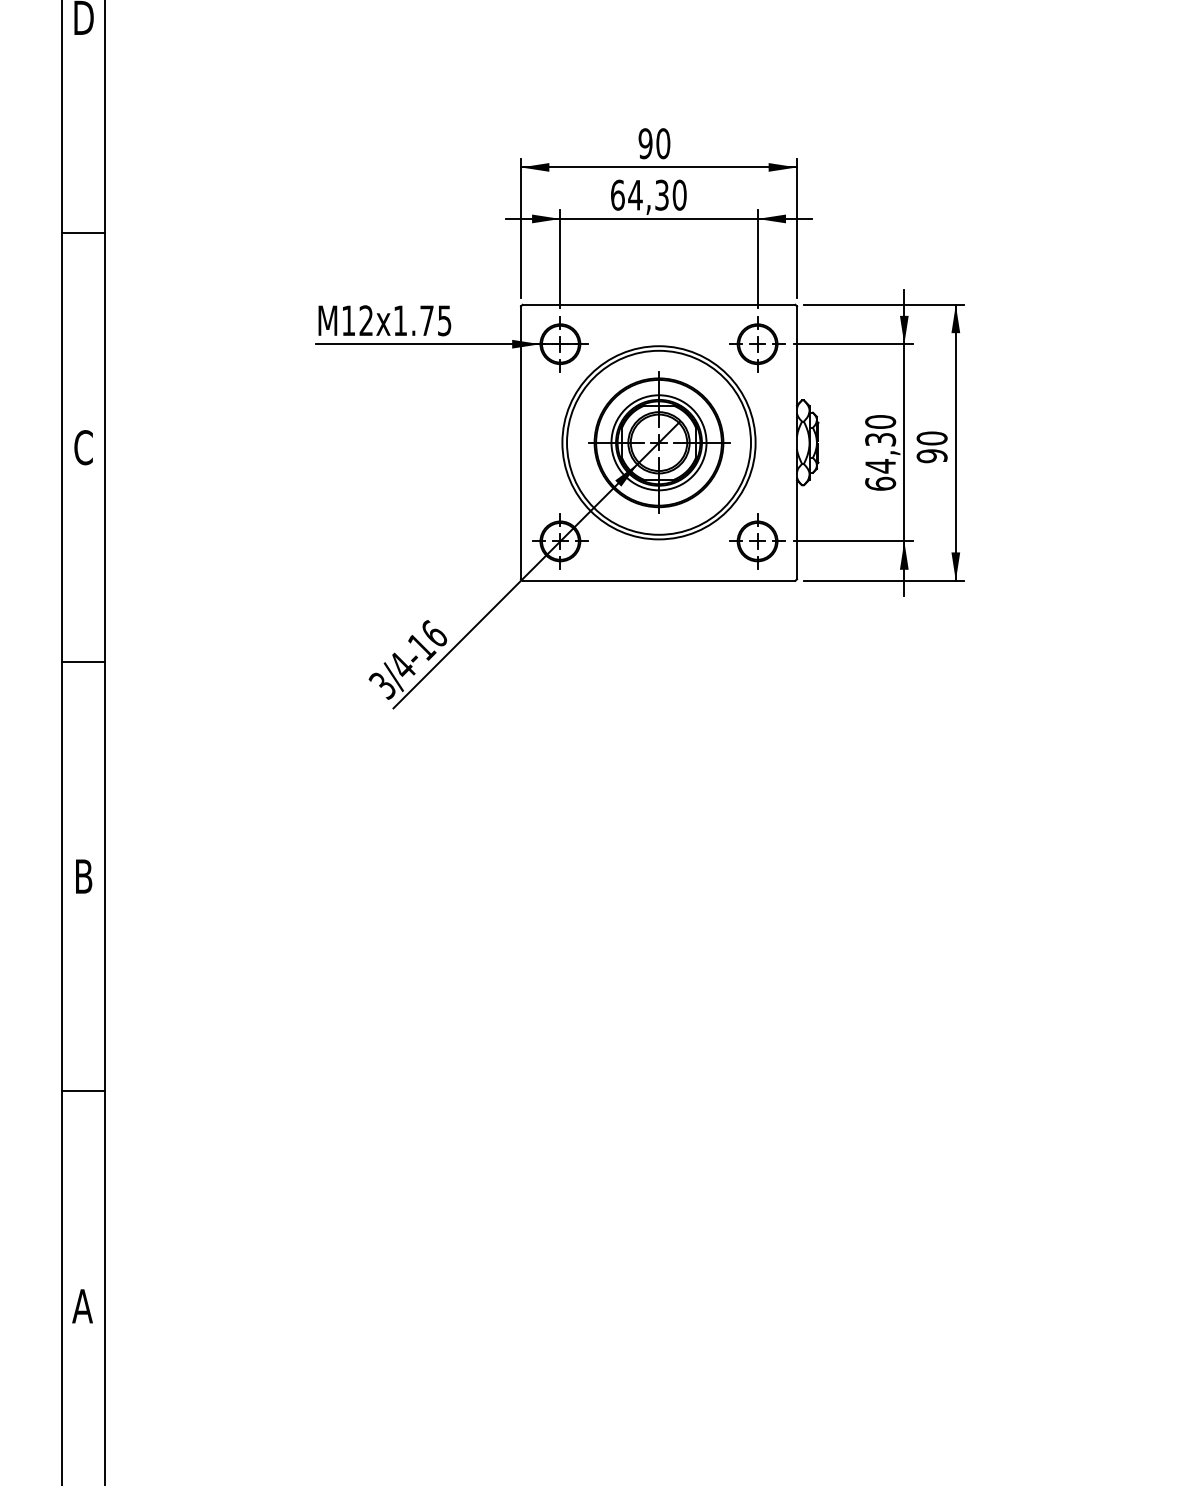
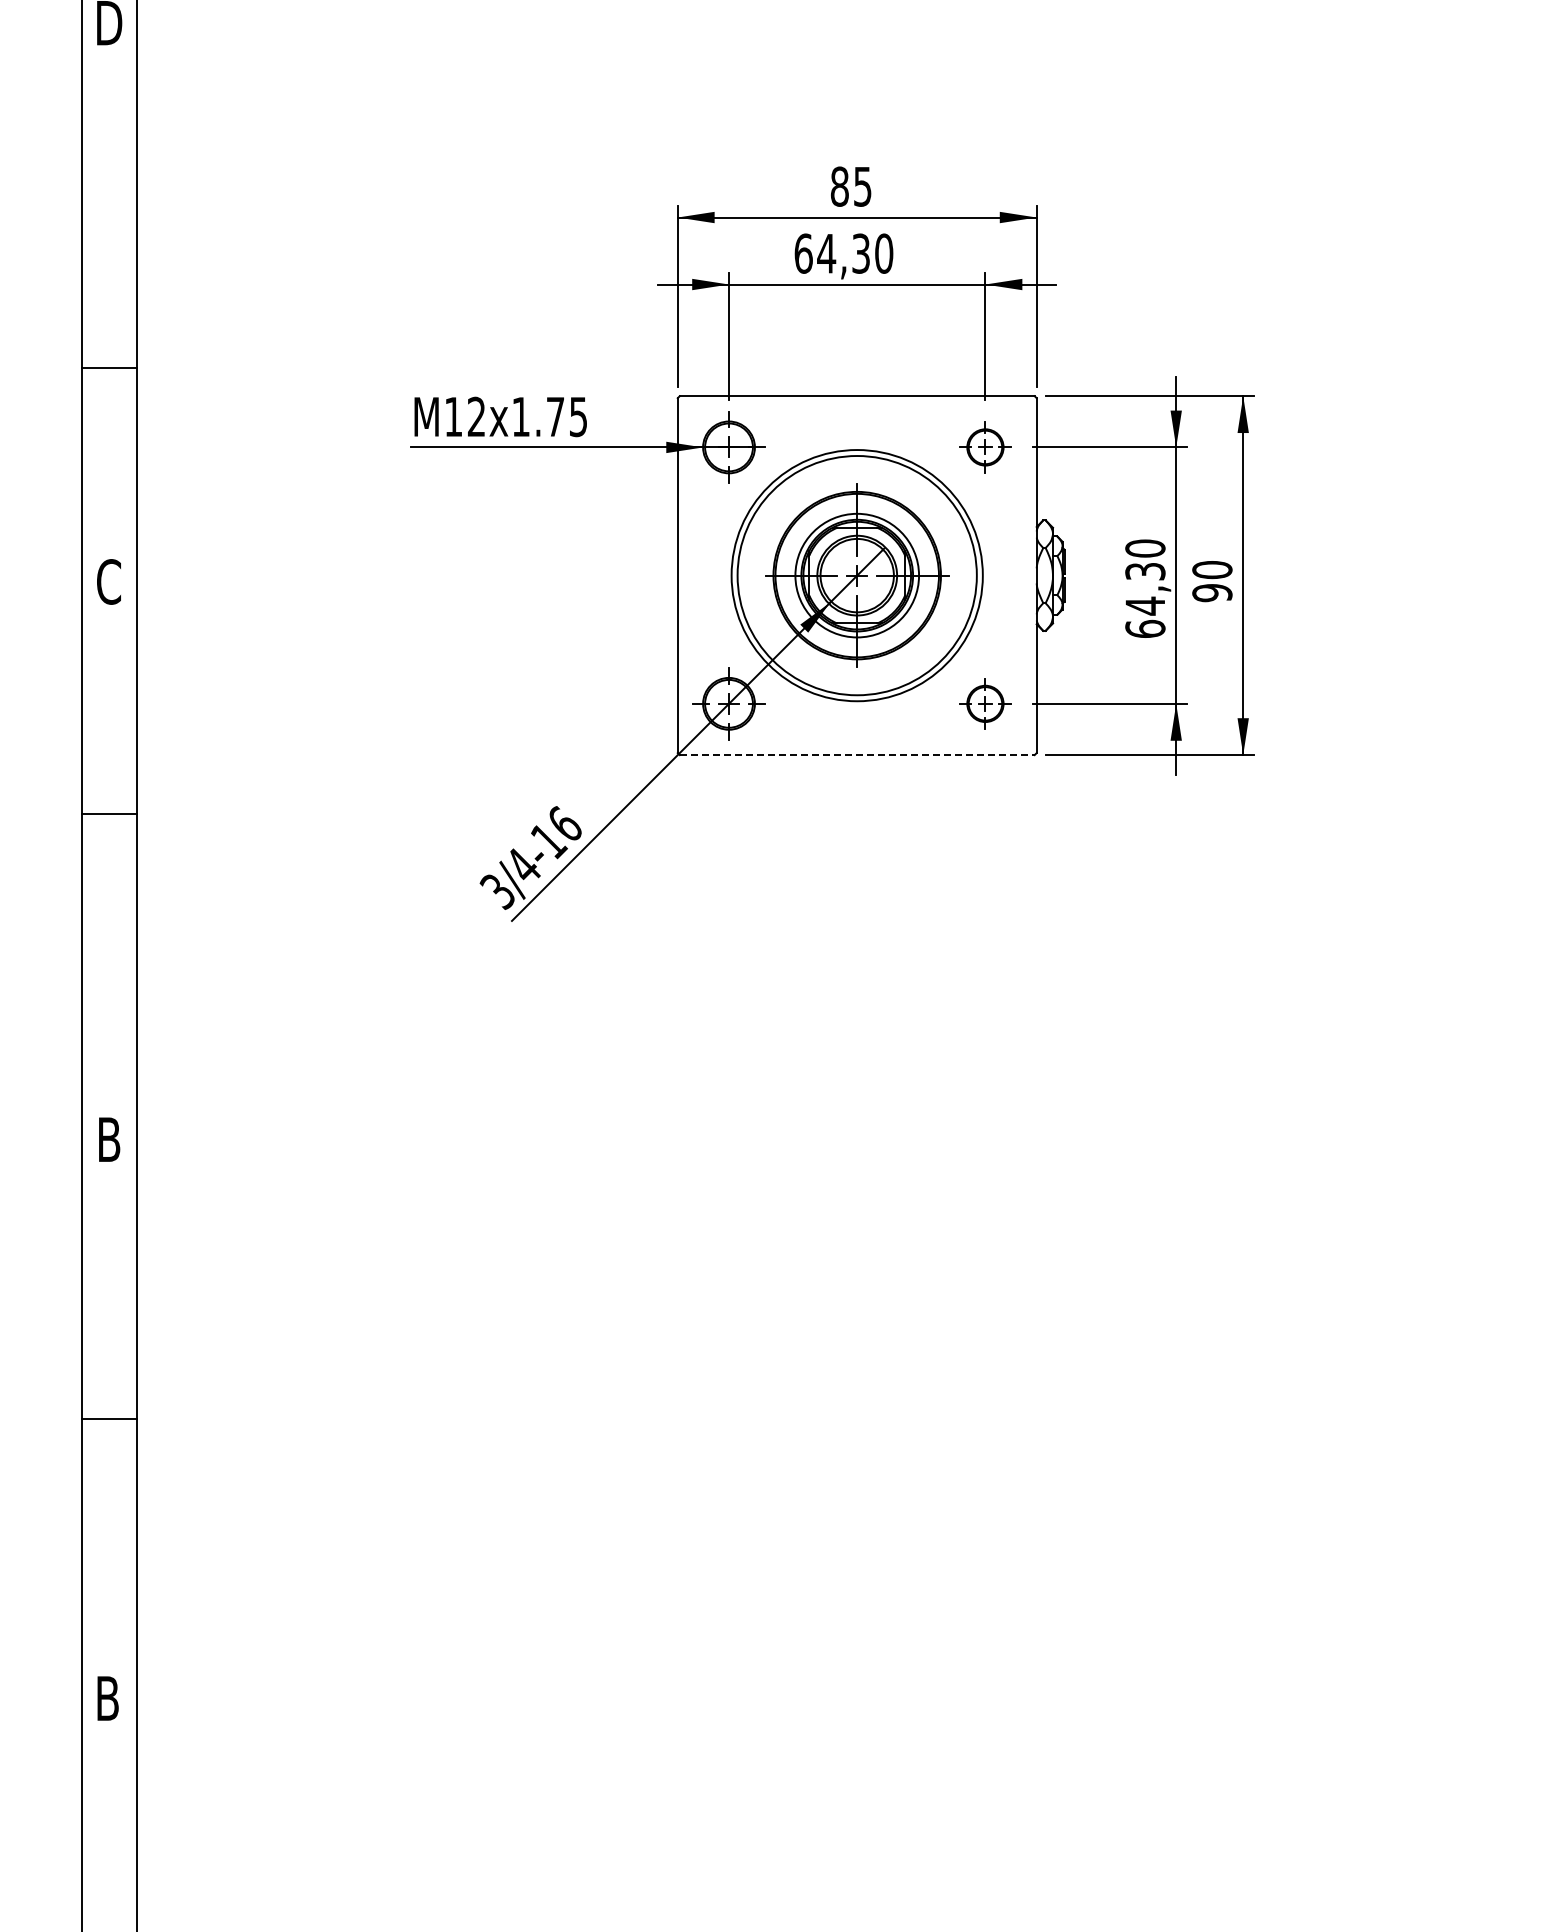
text: (653, 143) -> (850, 186), 90 -> 85
line: (84, 232) -> (109, 368), moved
part: (757, 344) -> (985, 447), size x0.7
part: (757, 541) -> (985, 703), size x0.7
line: (659, 581) -> (857, 755), solid -> dashed
line: (84, 661) -> (109, 813), moved
text: (82, 1306) -> (107, 1698), A -> B

